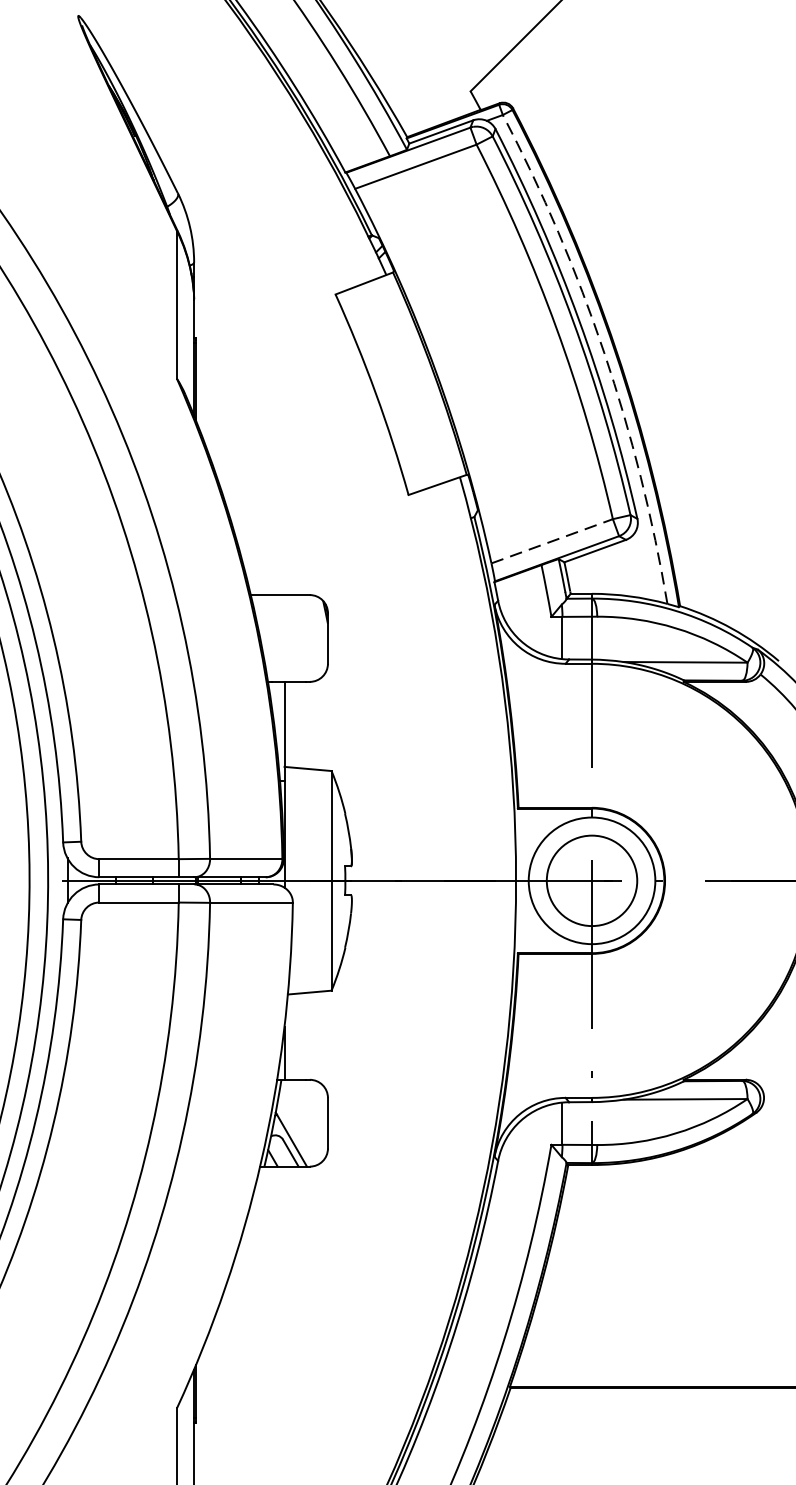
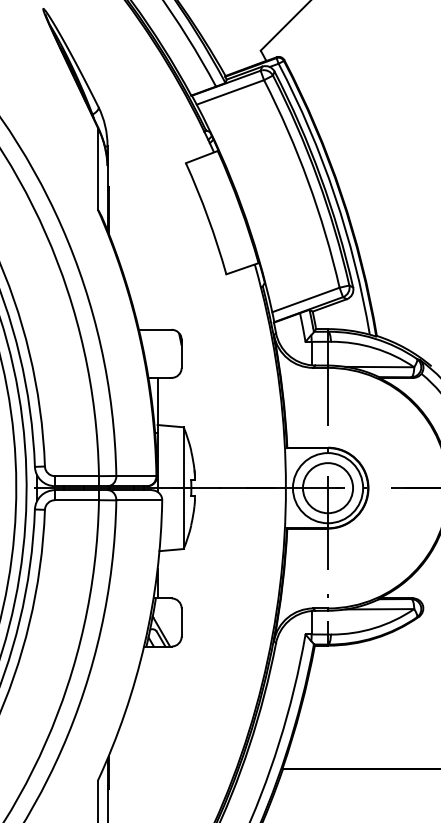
arc: (603, 352) -> (334, 195), dashed -> solid
line: (551, 540) -> (305, 299), dashed -> solid

